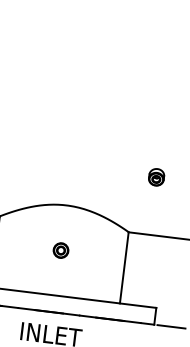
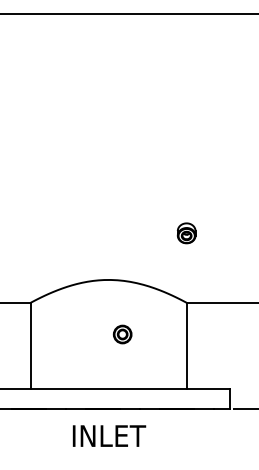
part: (156, 177) -> (186, 233), moved
part: (60, 250) -> (122, 334), moved

